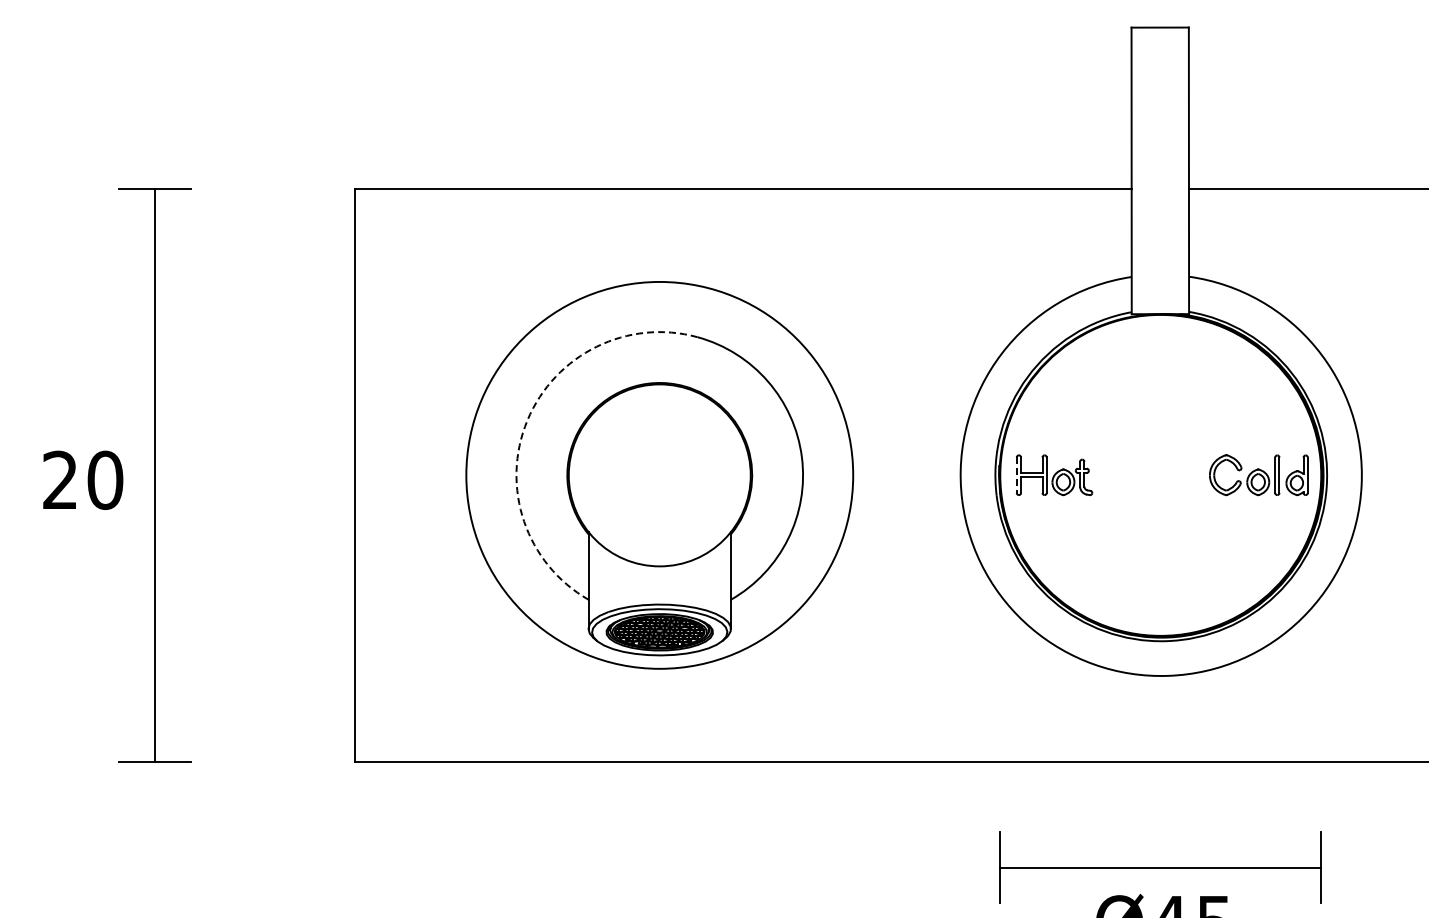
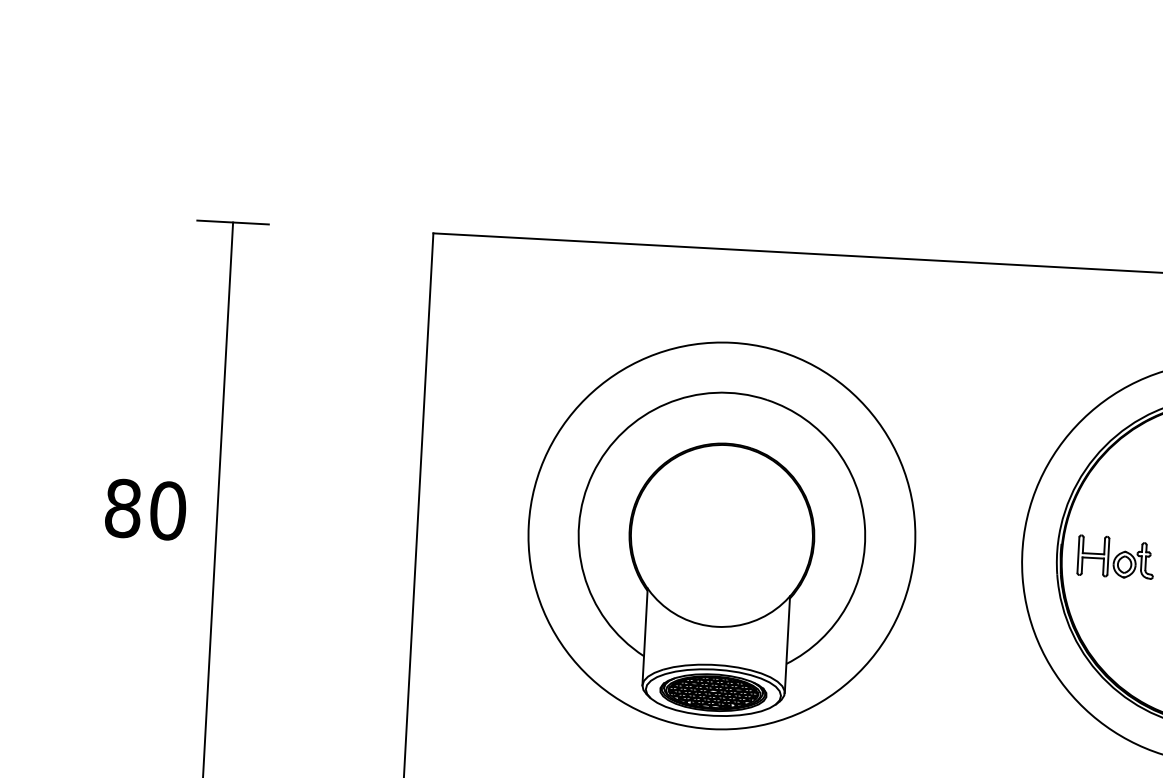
arc: (527, 420) -> (592, 474), dashed -> solid
line: (1016, 475) -> (1078, 555), dashed -> solid
text: (60, 480) -> (123, 508), 20 -> 80

